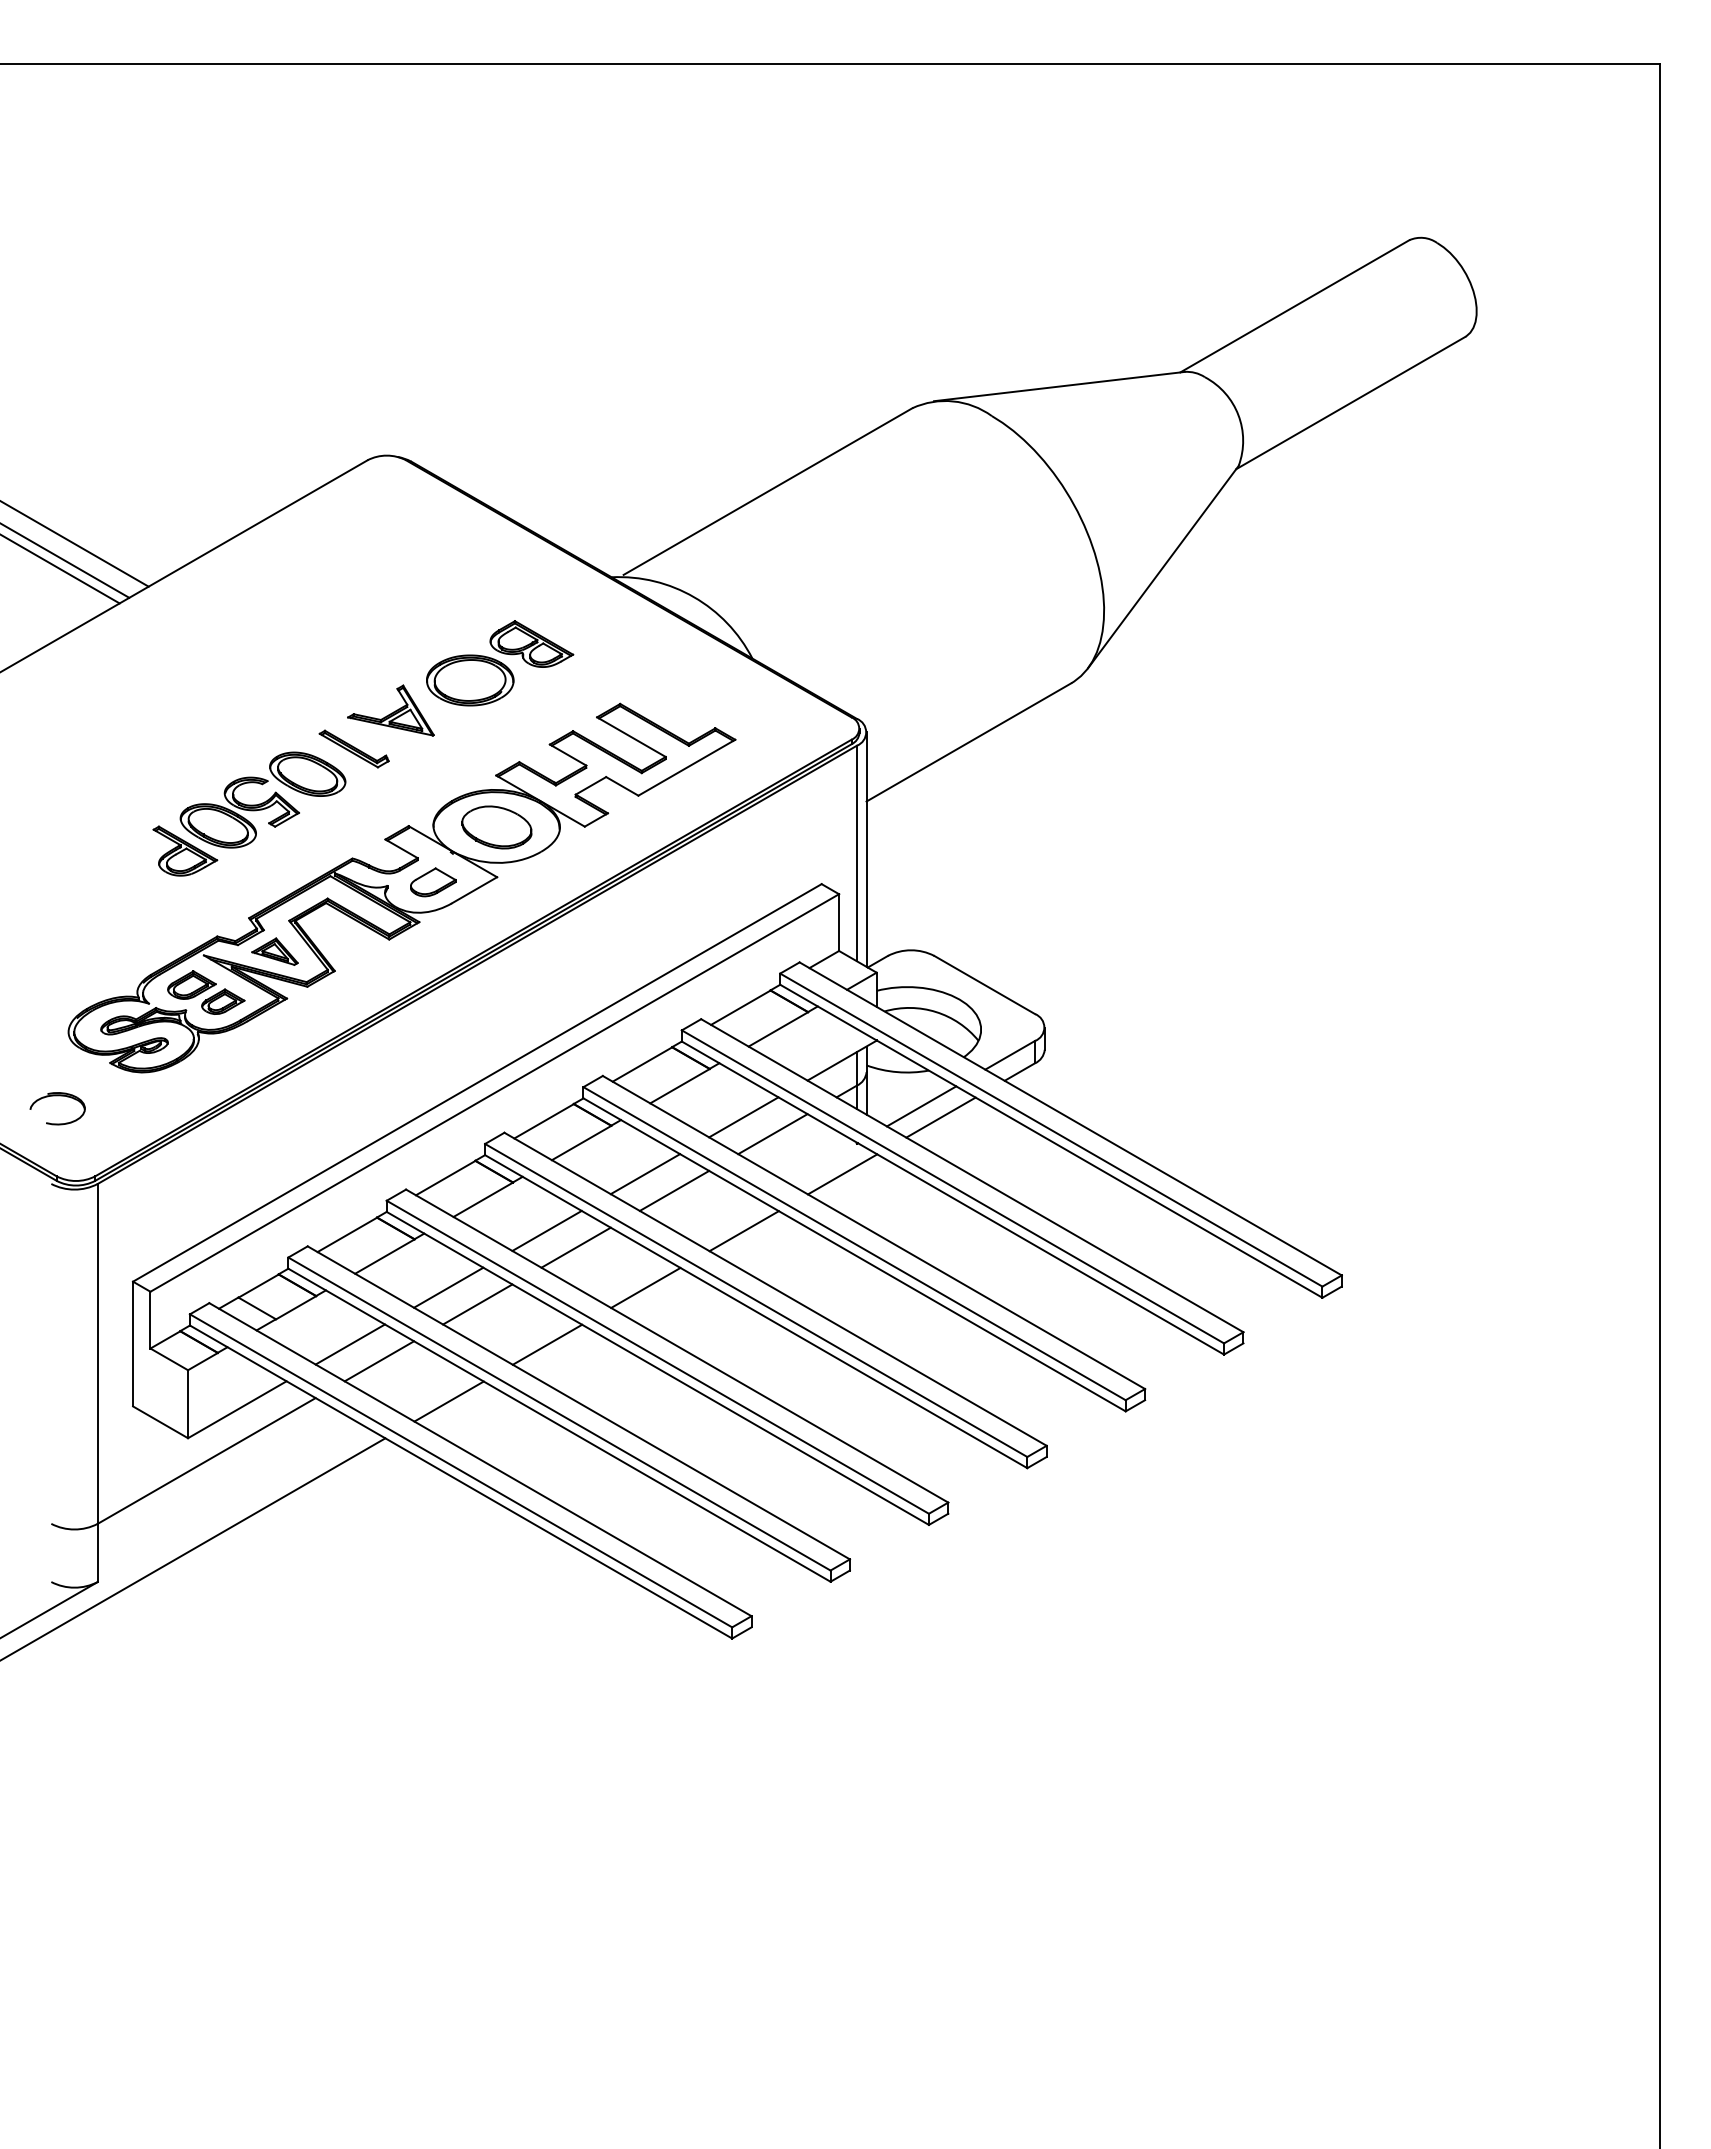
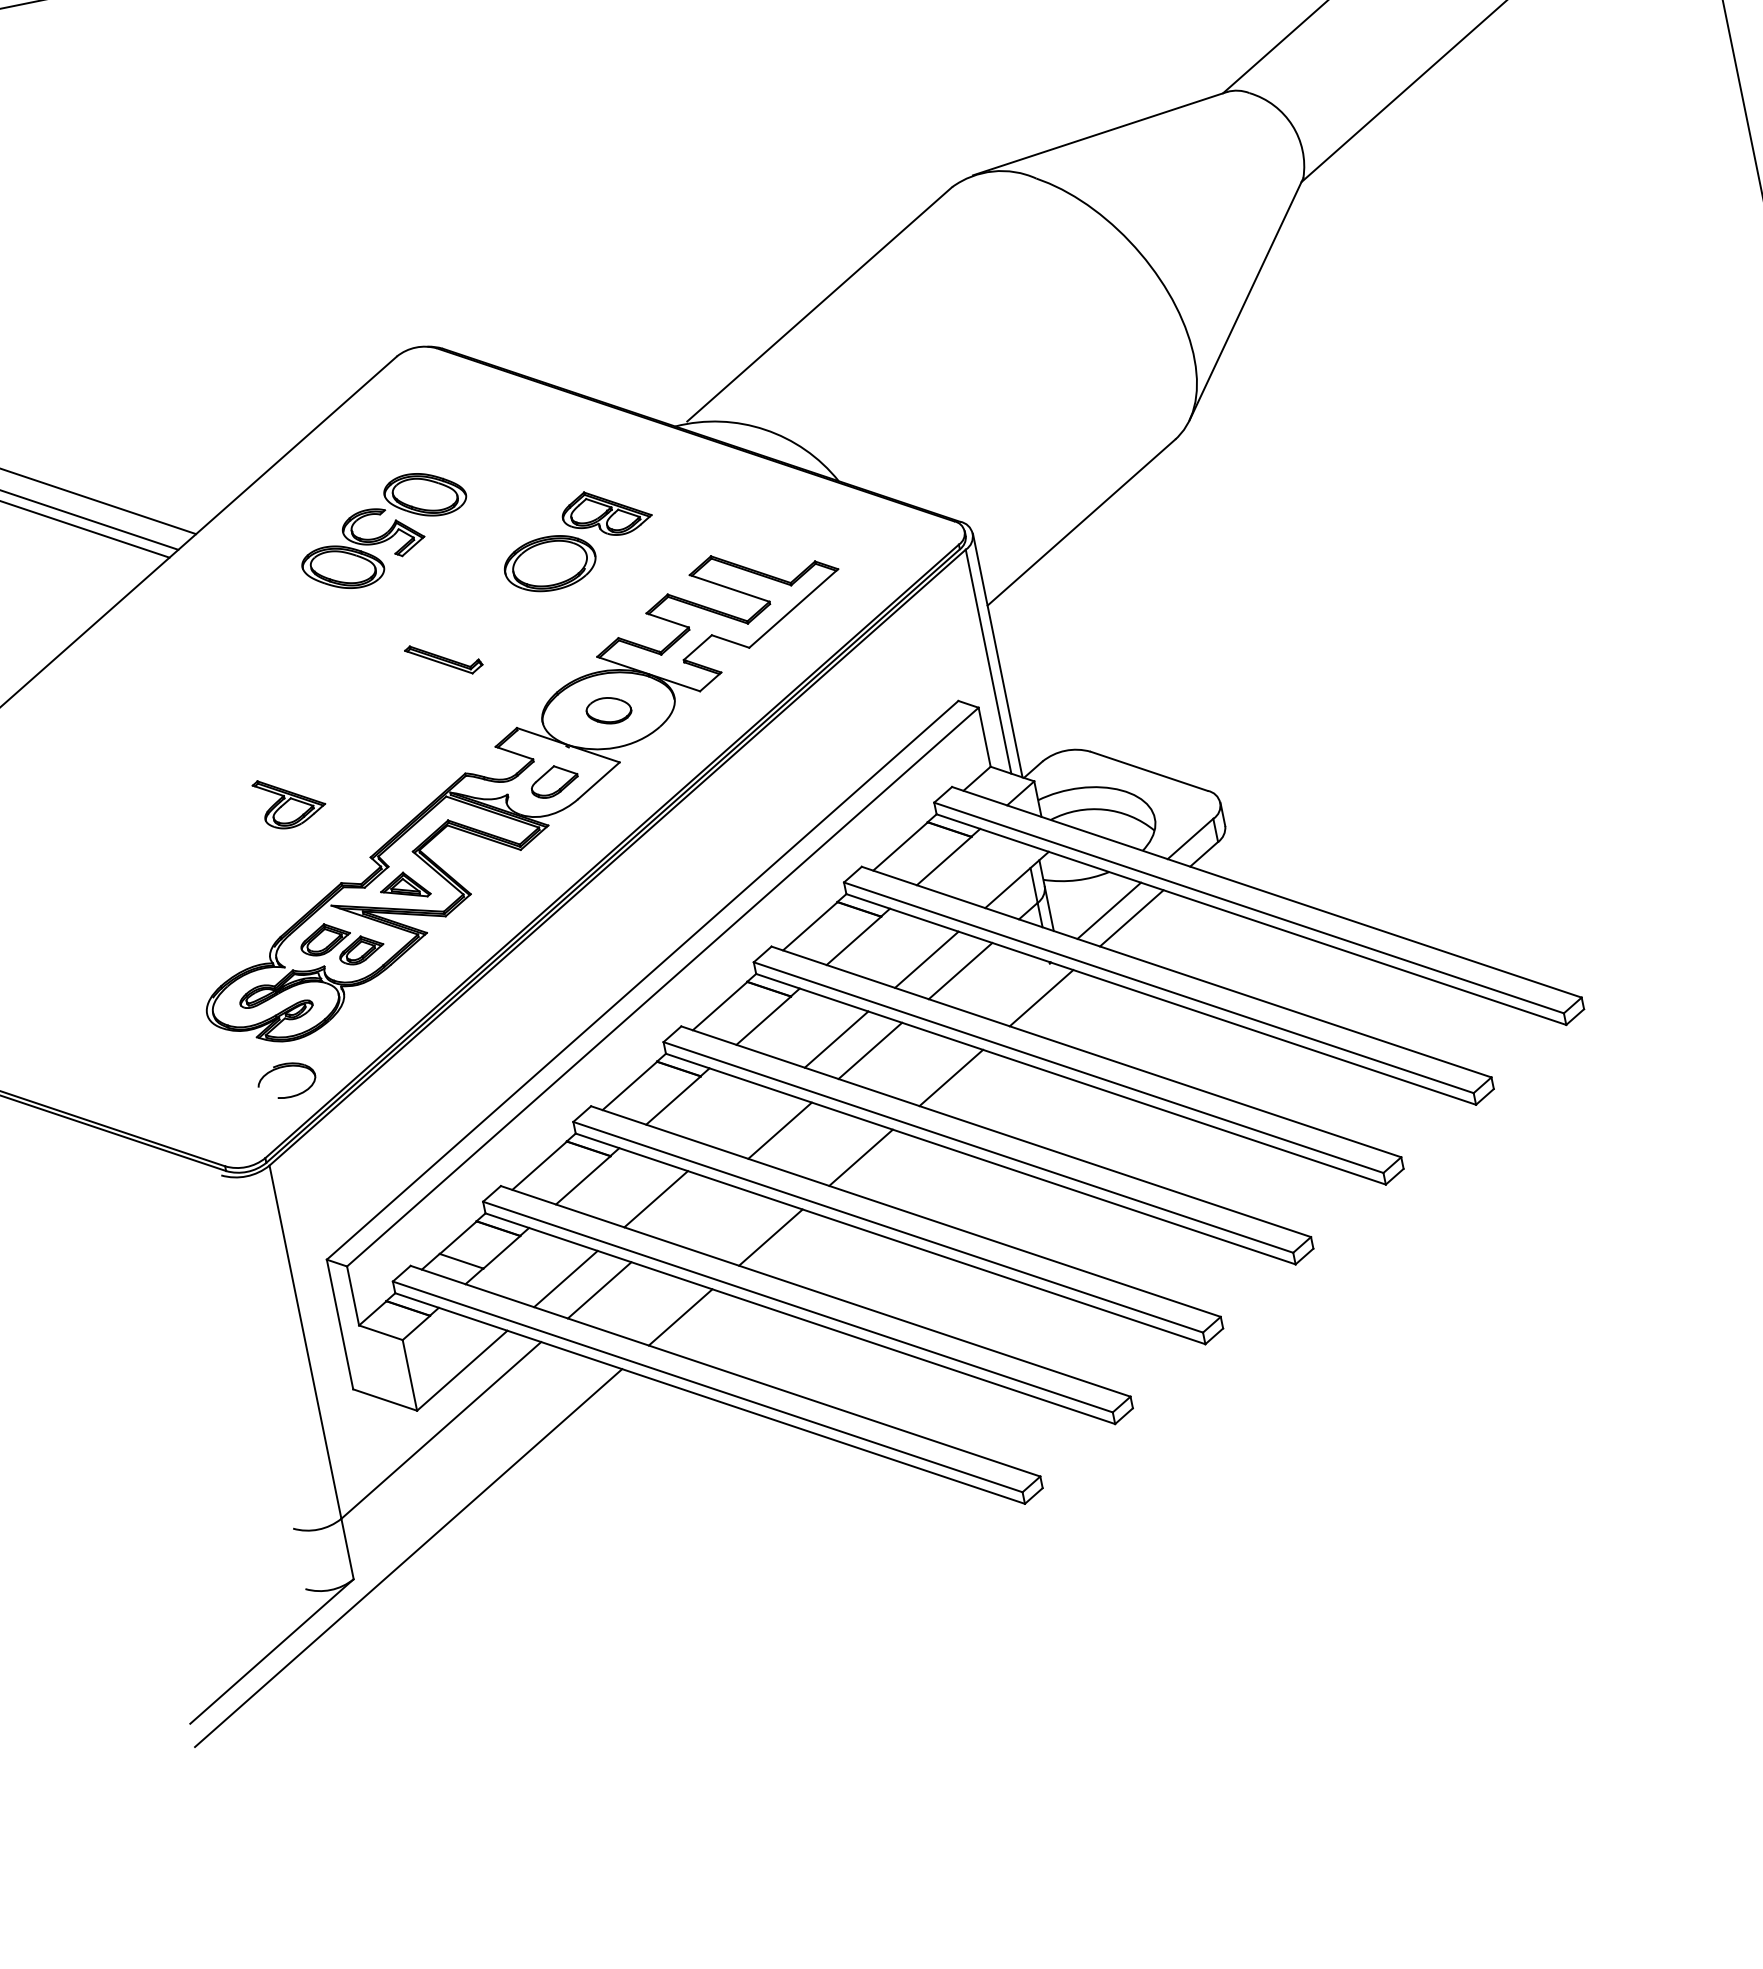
part: (390, 710) -> (473, 611), removed
part: (262, 799) -> (383, 530), moved
part: (496, 827) -> (608, 710), size x0.6
part: (57, 1096) -> (284, 1067), moved
line: (546, 1230) -> (745, 1119), removed
line: (477, 1304) -> (689, 1210), removed

